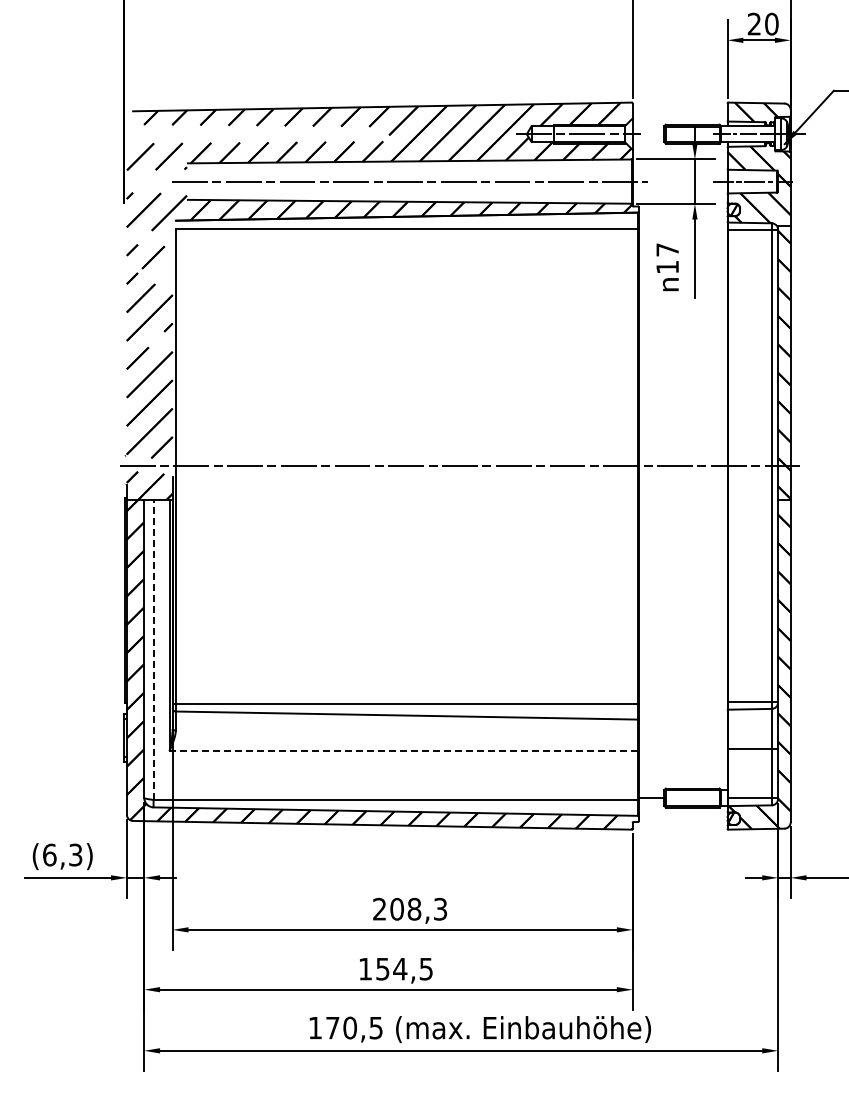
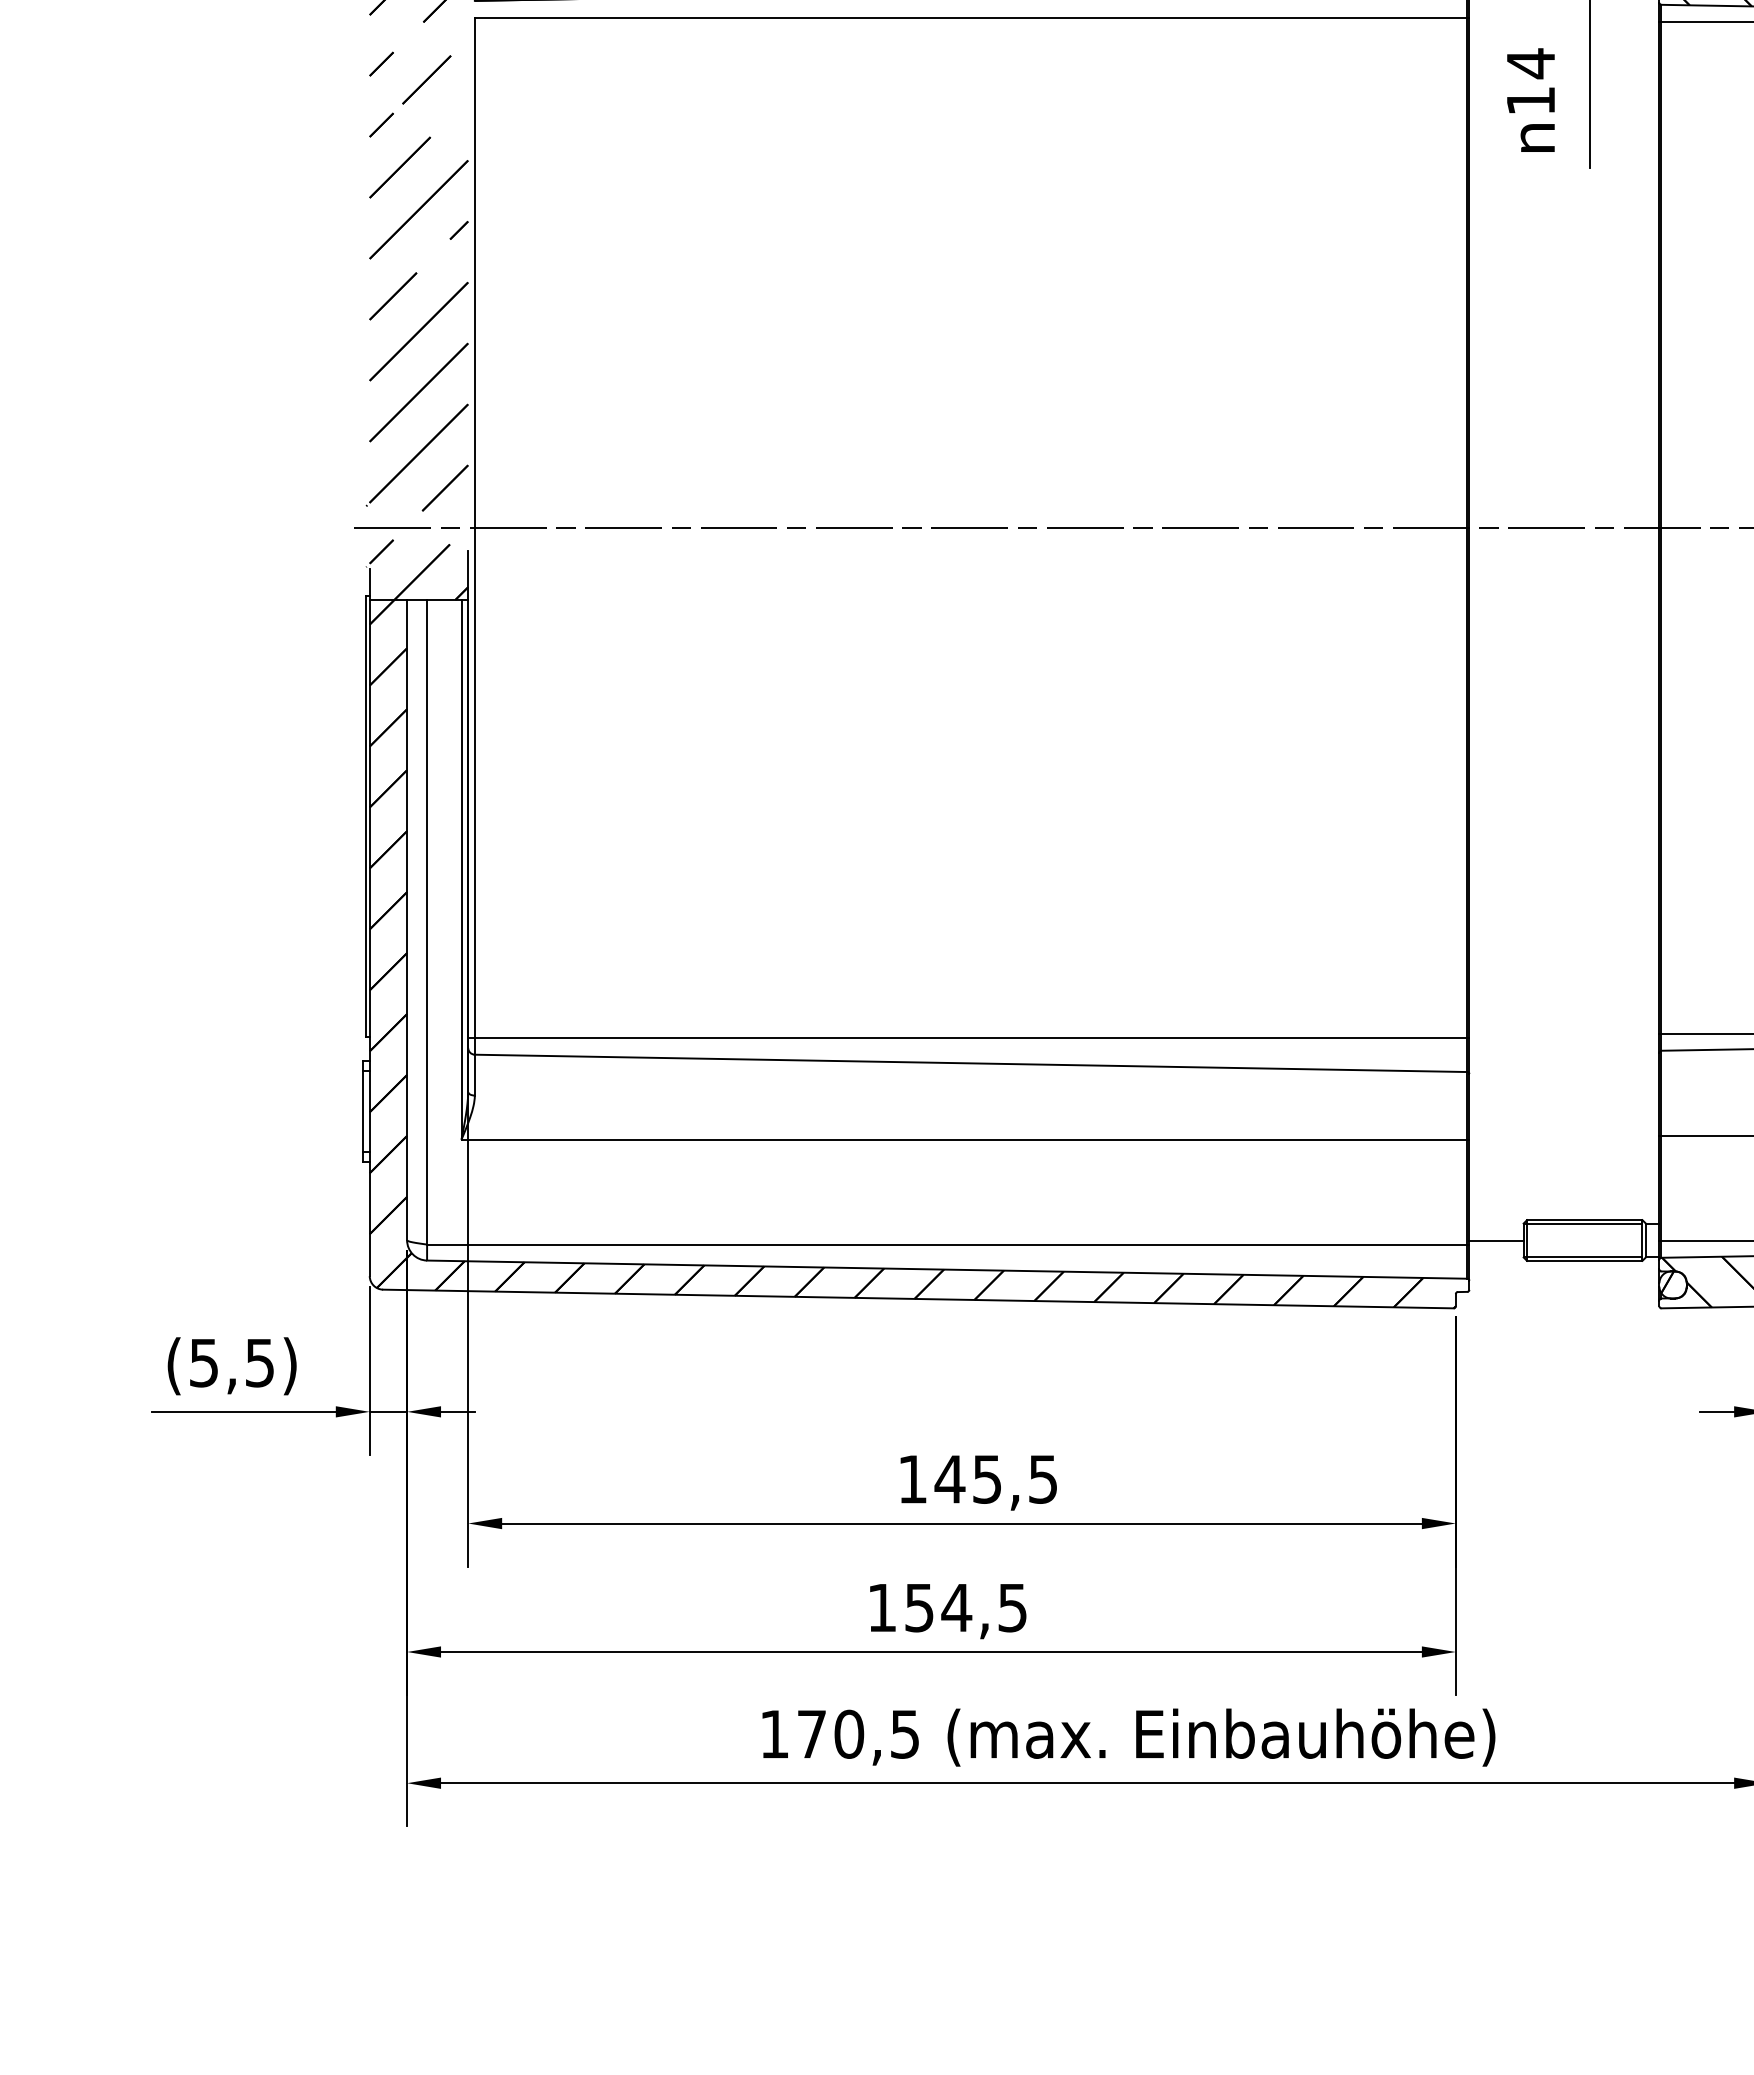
text: (667, 249) -> (1530, 62), 17 -> 14
line: (153, 649) -> (426, 921), dashed -> solid
line: (403, 751) -> (963, 1140), dashed -> solid
text: (62, 854) -> (231, 1361), (6,3) -> (5,5)
text: (409, 908) -> (976, 1477), 208,3 -> 145,5

